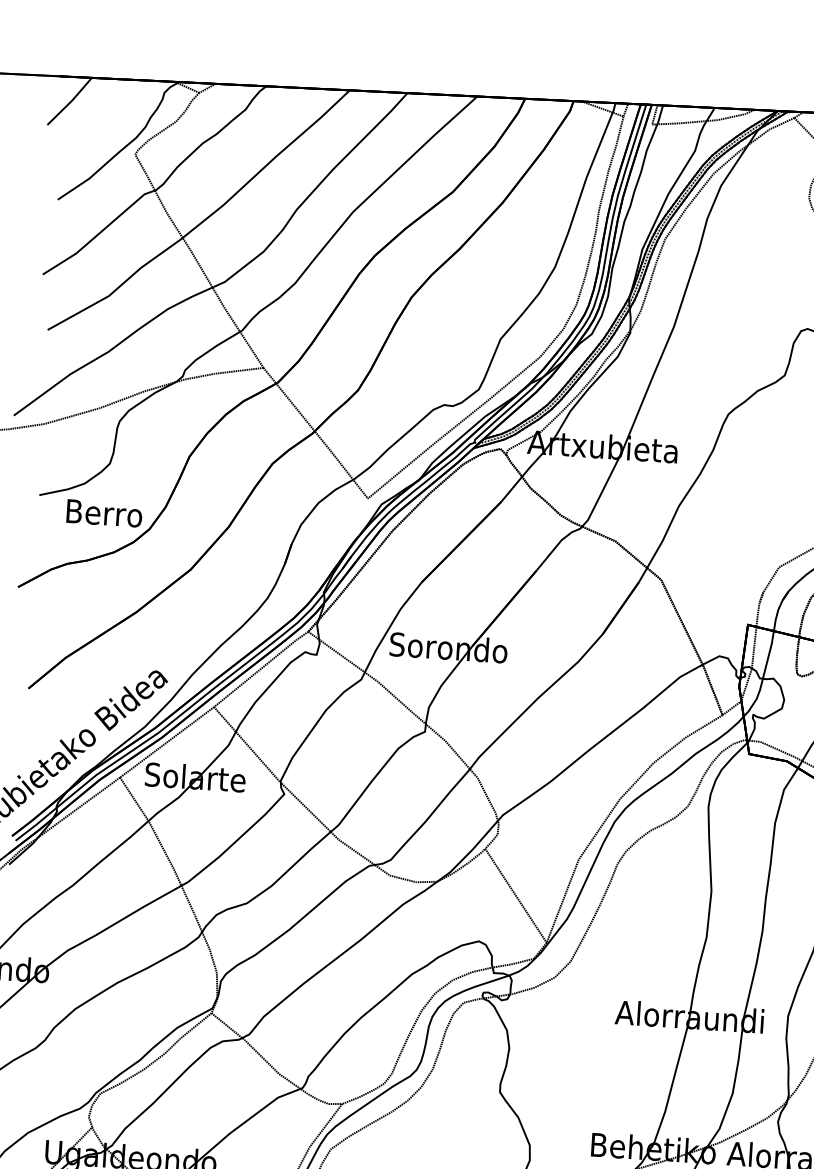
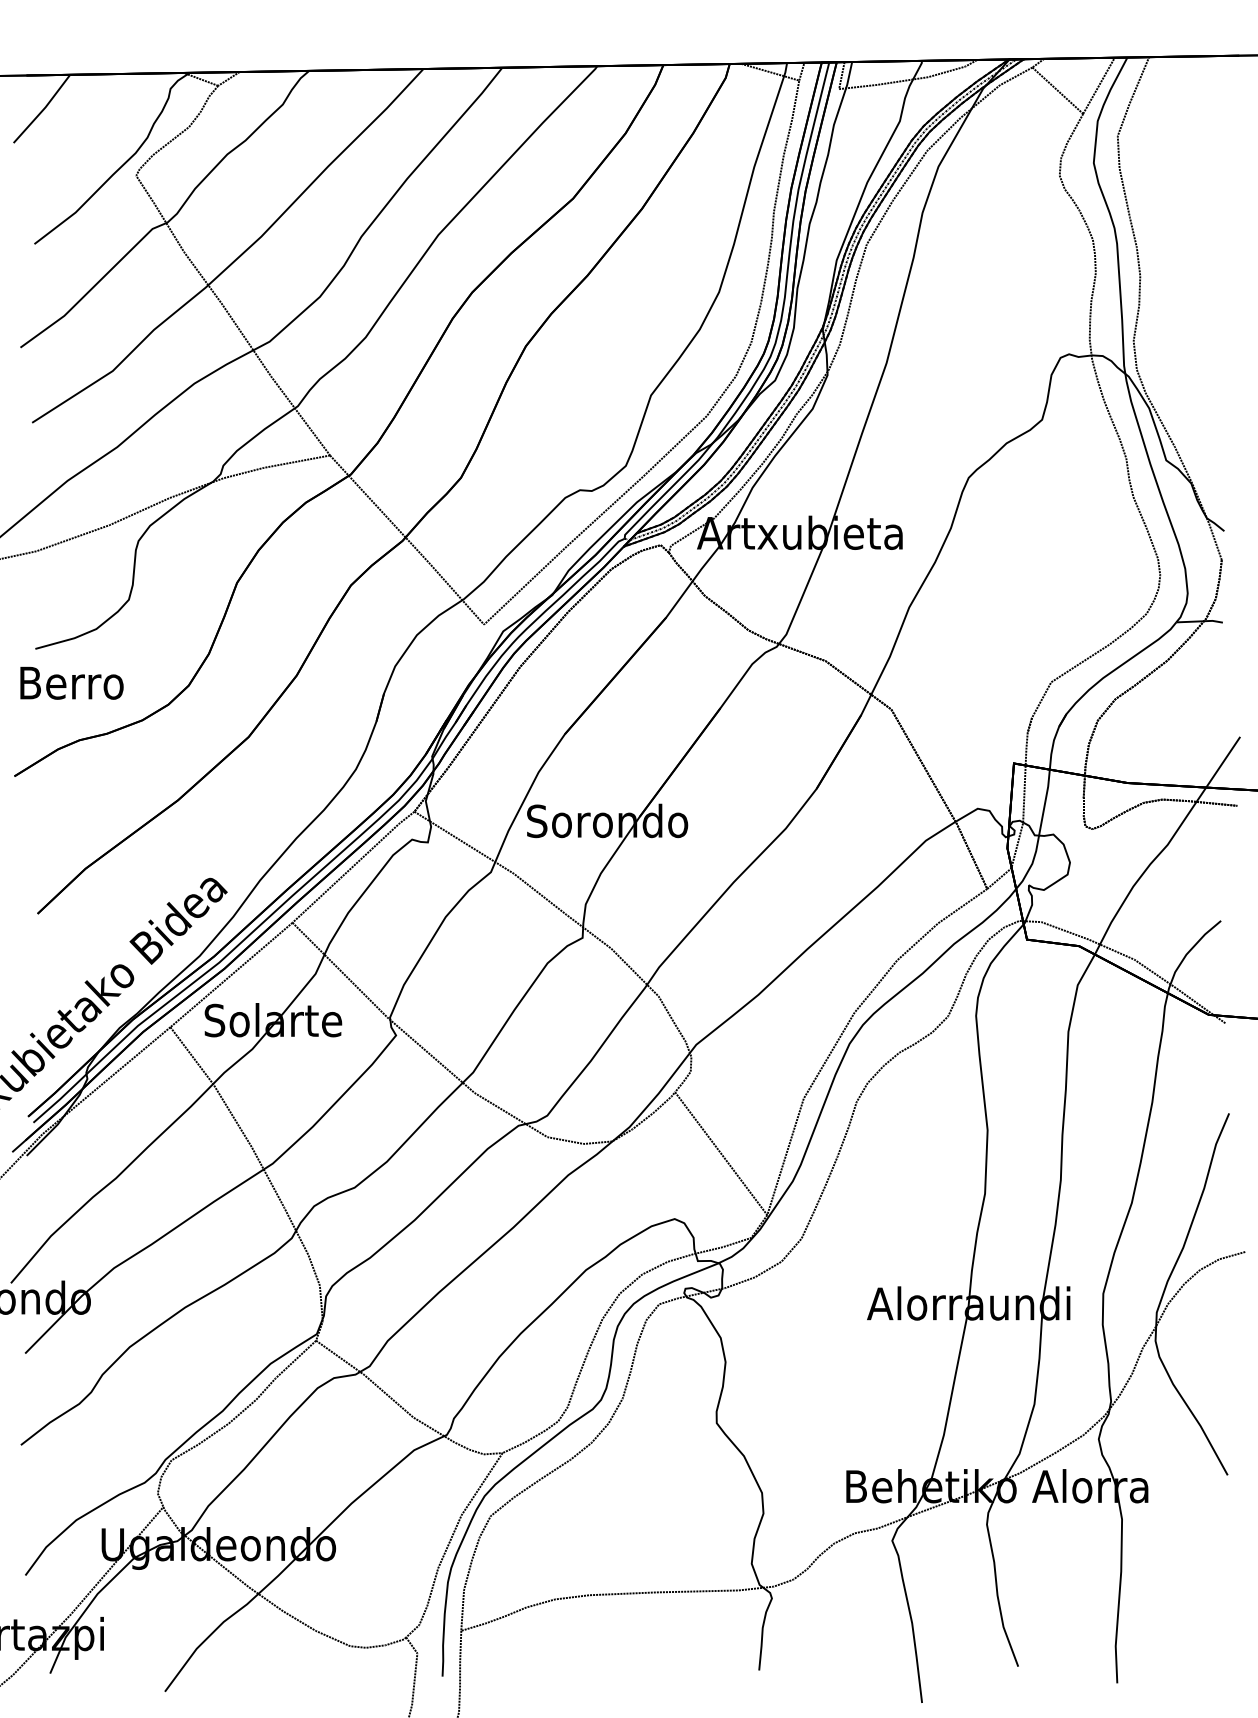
text: (104, 512) -> (71, 682), moved

